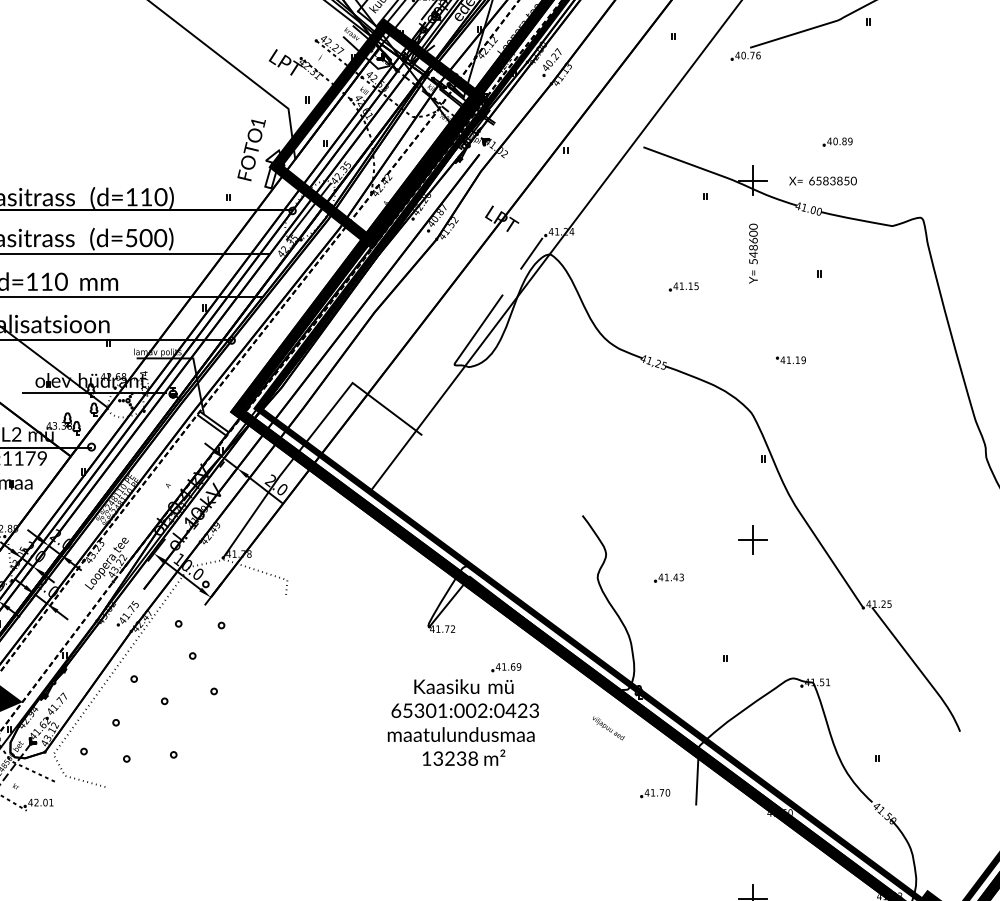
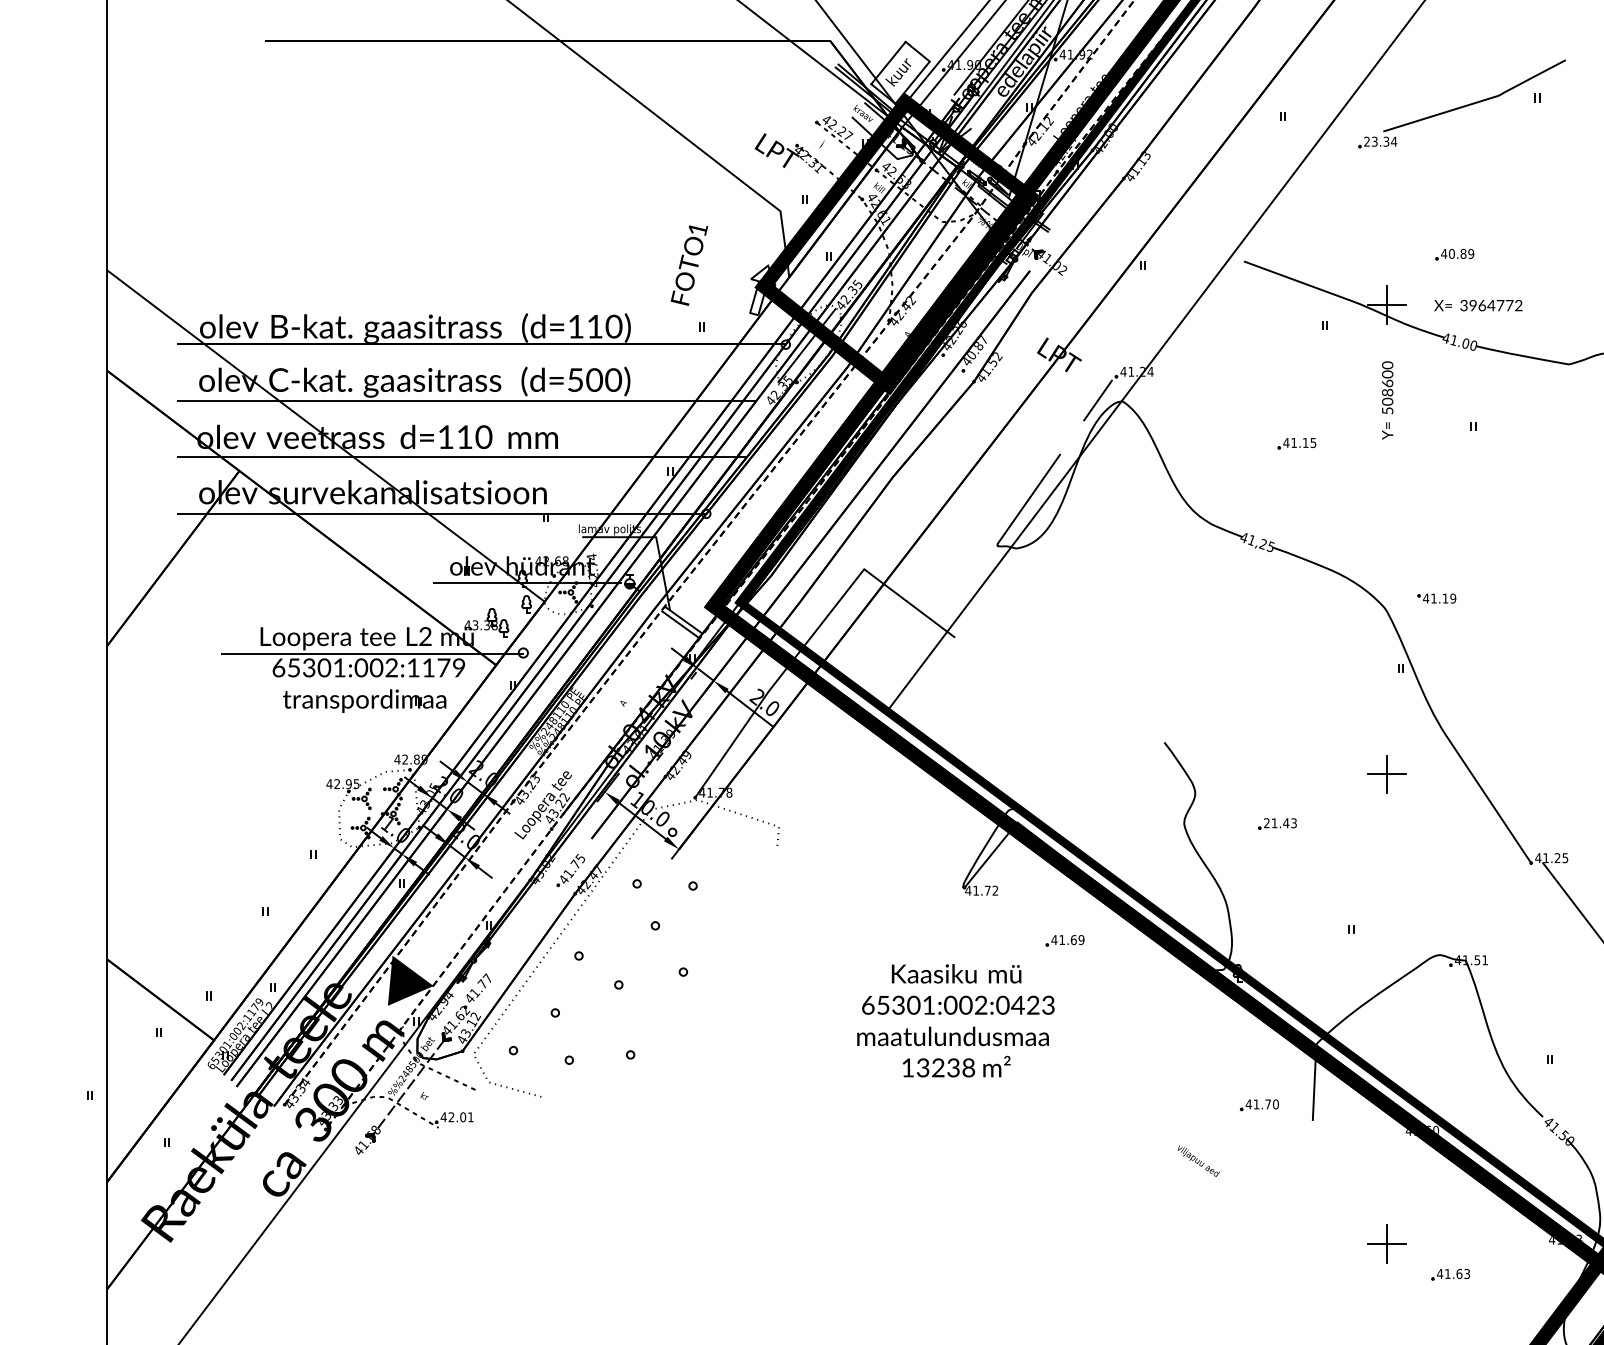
text: (747, 55) -> (1380, 141), 40.76 -> 23.34
part: (551, 62) -> (1124, 150), removed
part: (837, 141) -> (1454, 254), moved
text: (251, 150) -> (689, 265), moved
text: (832, 180) -> (1491, 305), 6583850 -> 3964772
text: (753, 254) -> (1387, 401), 548600 -> 508600
part: (790, 360) -> (1436, 598), moved
text: (660, 577) -> (1266, 823), 41.43 -> 21.43
text: (463, 722) -> (955, 1020), moved
text: (608, 727) -> (1198, 1160), moved

